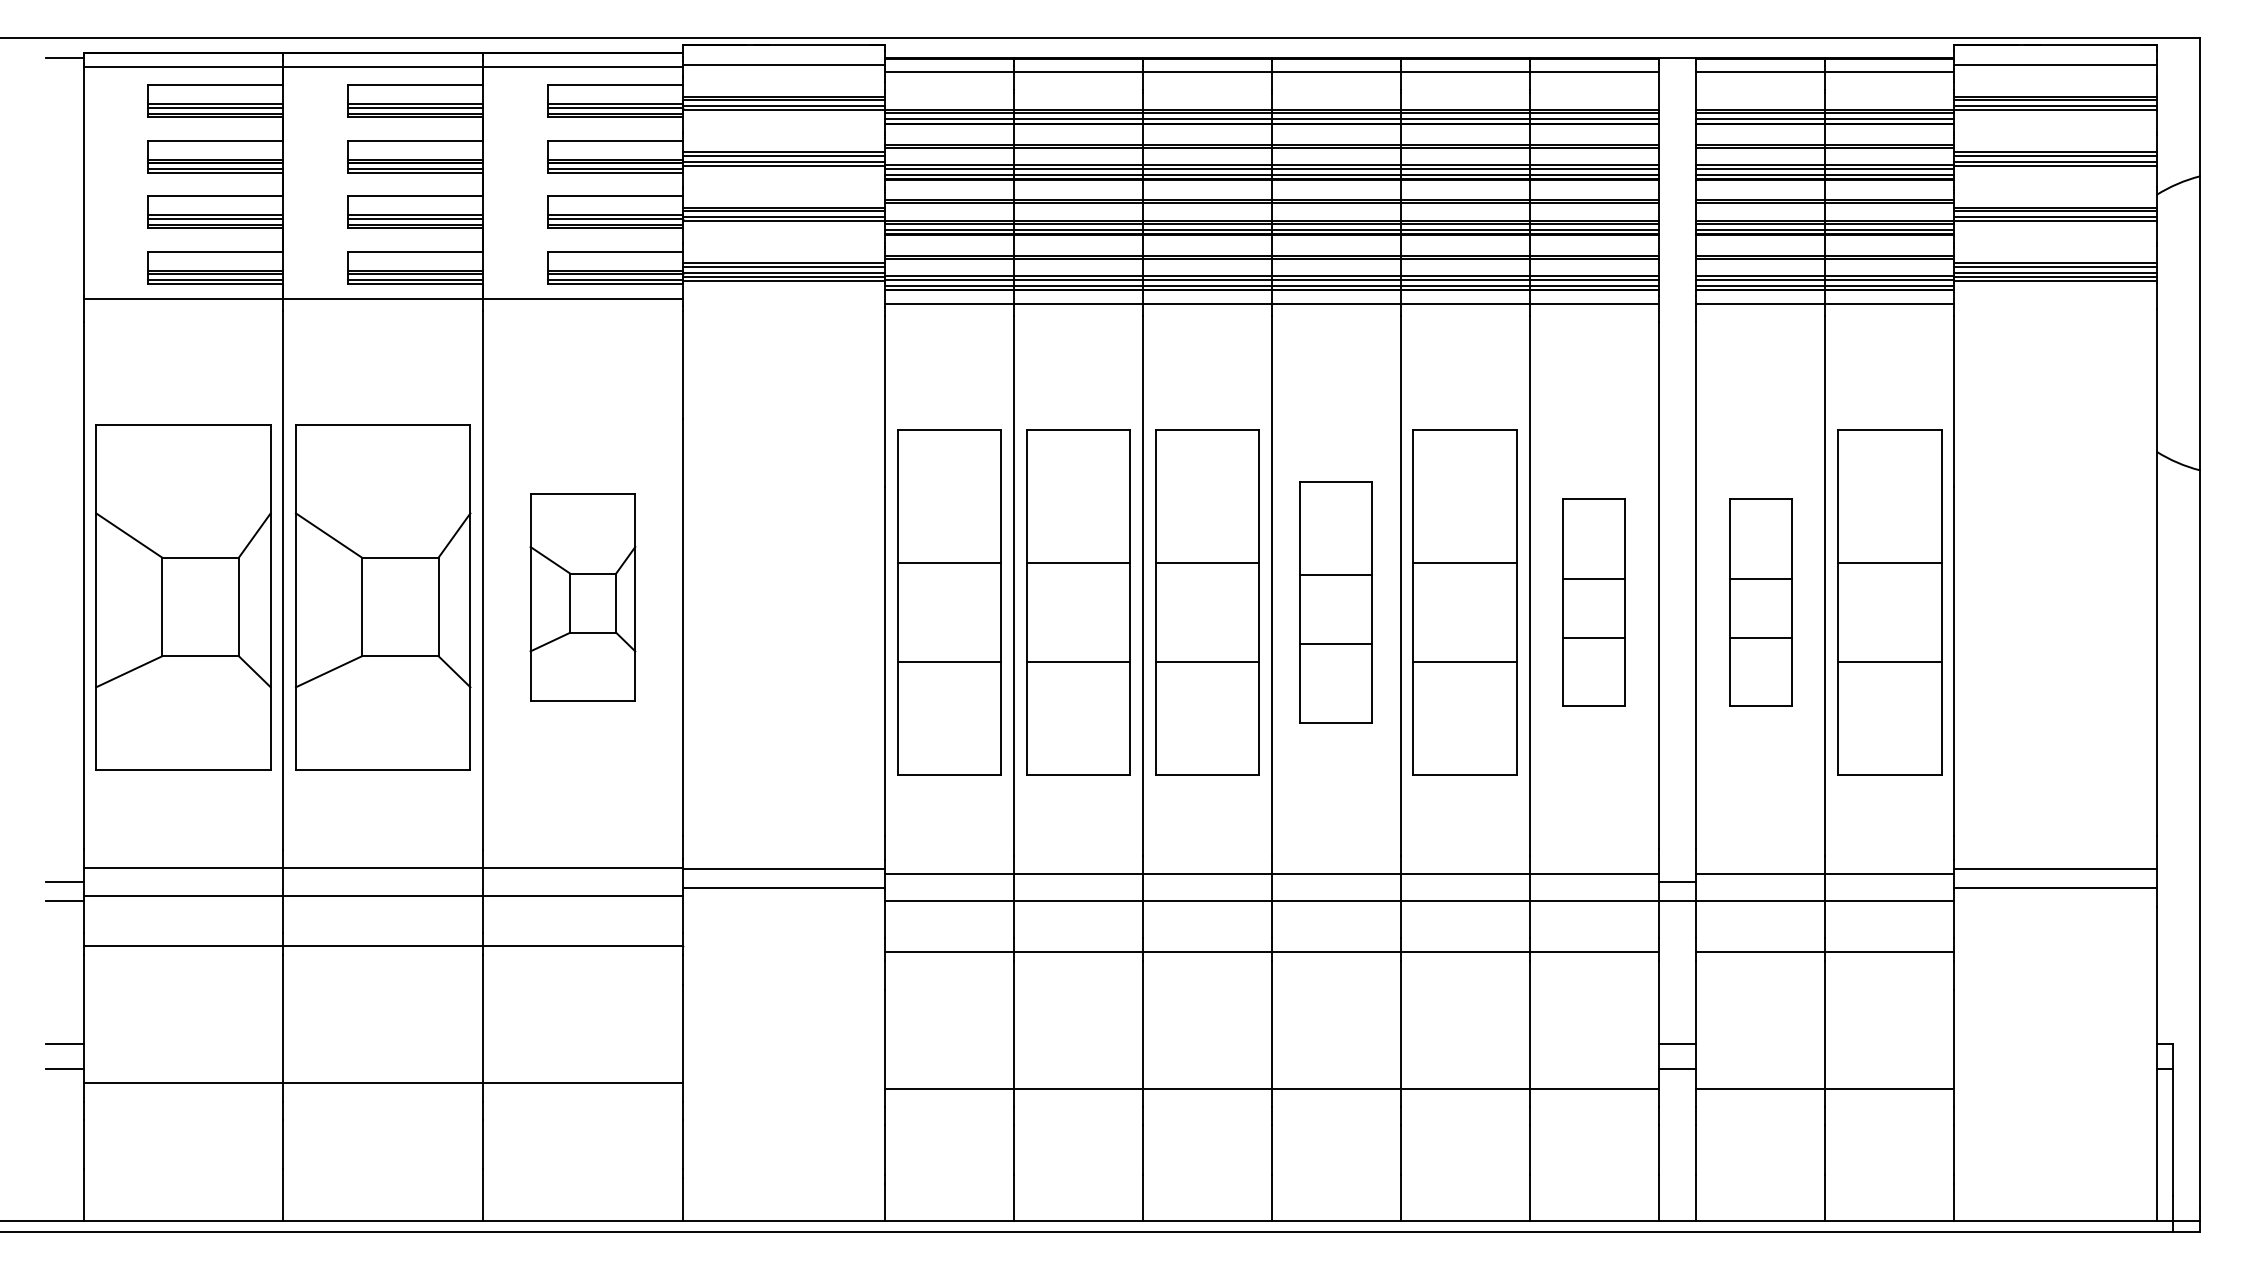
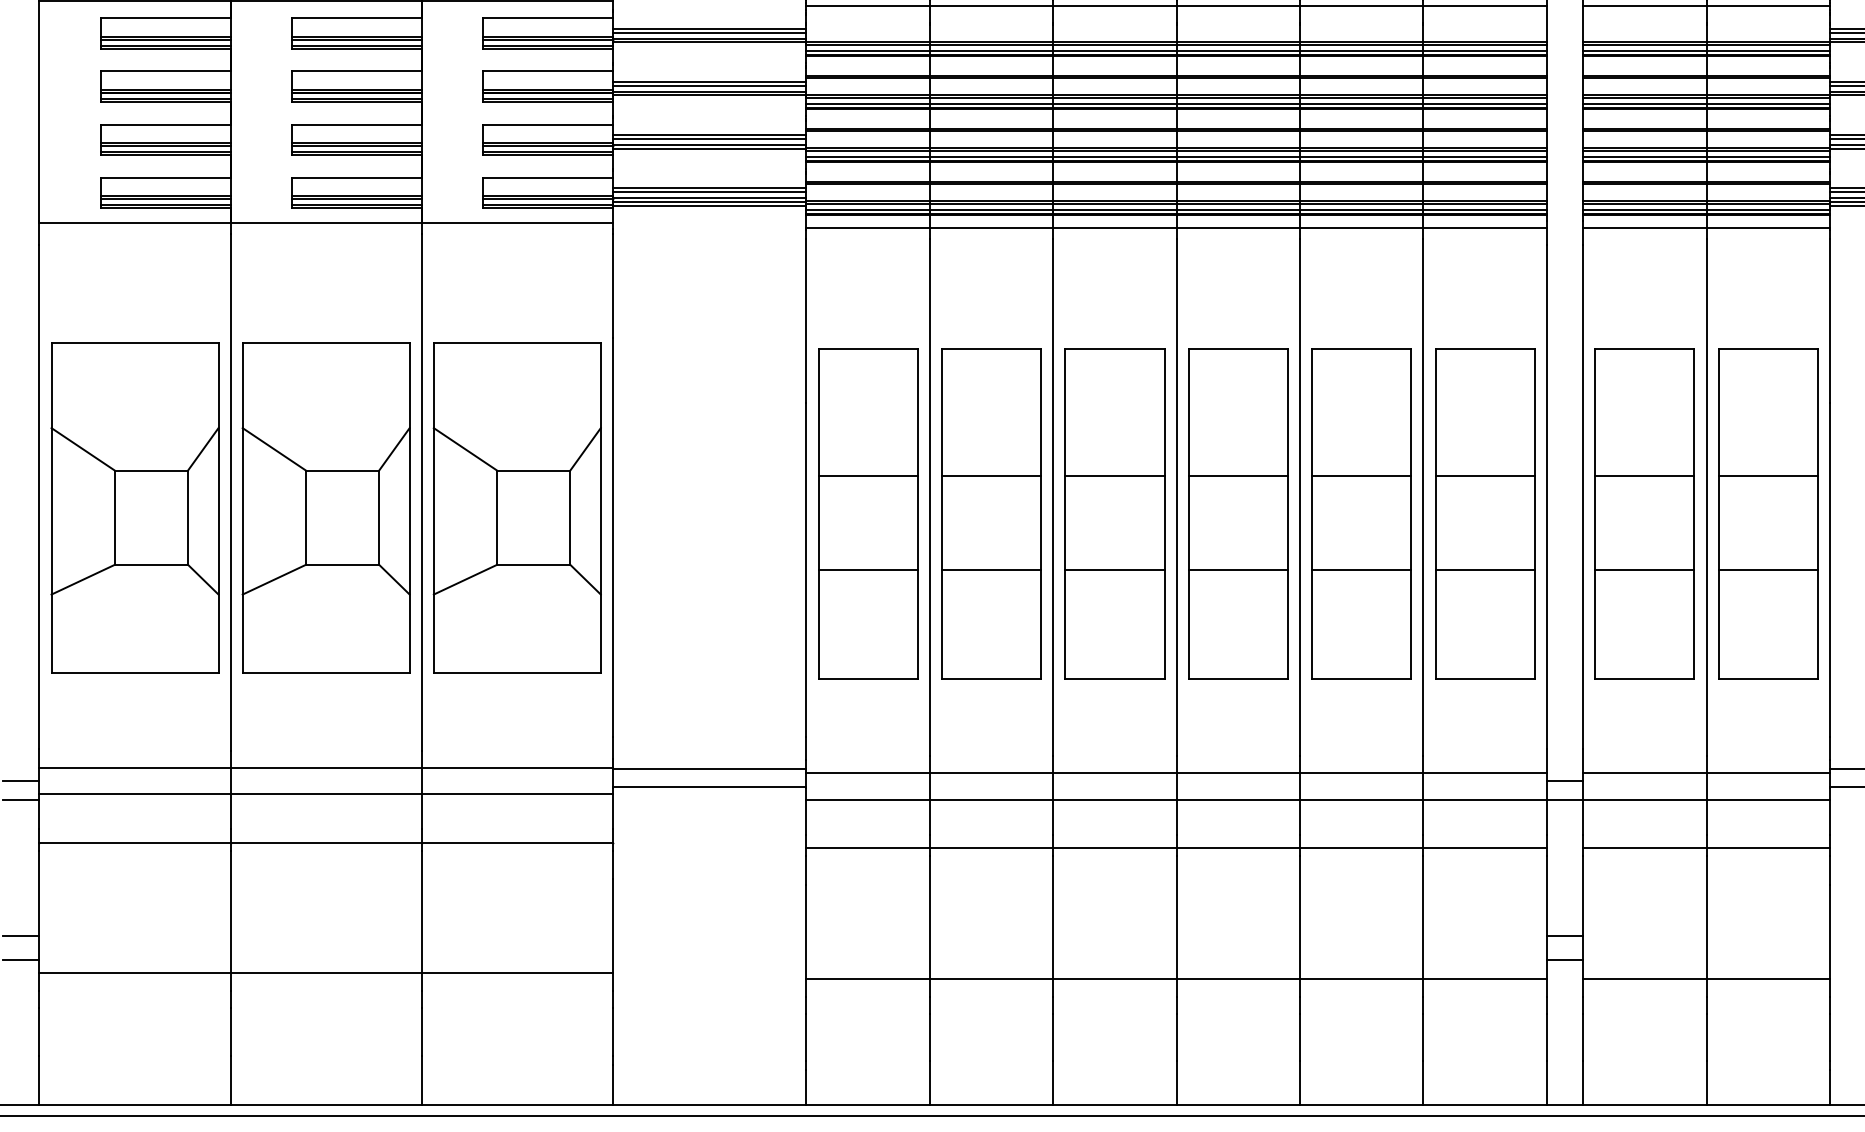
part: (582, 597) -> (516, 508), size x1.67
part: (1335, 602) -> (1237, 513), size x1.43
part: (1593, 602) -> (1484, 513), size x1.67
part: (1760, 602) -> (1644, 513), size x1.67

